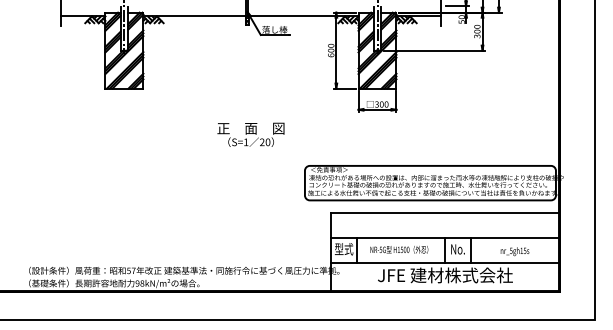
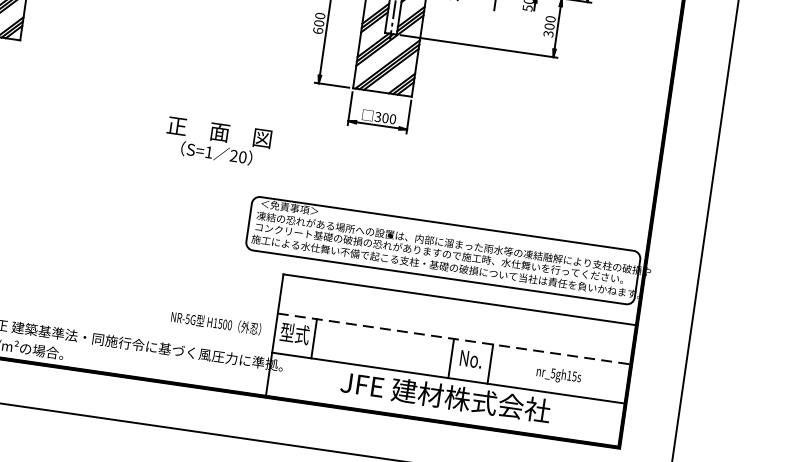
text: (250, 134) -> (217, 141), moved
line: (445, 238) -> (454, 339), solid -> dashed
text: (399, 249) -> (216, 322), moved

